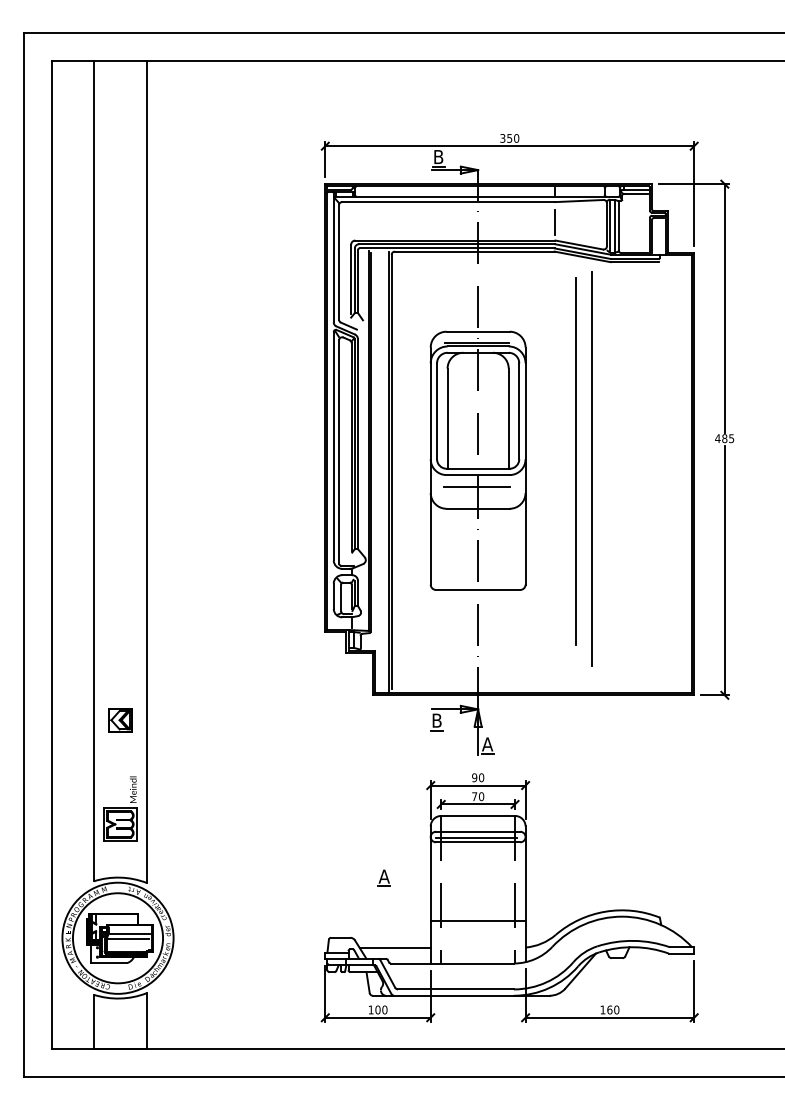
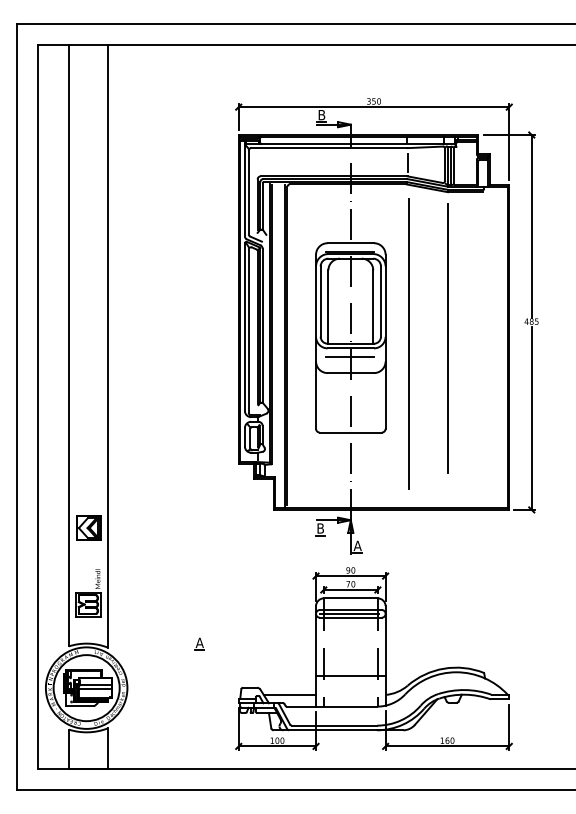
line: (575, 461) -> (447, 338), moved
line: (591, 468) -> (409, 343), moved
part: (120, 720) -> (88, 528), size x1.43
part: (383, 877) -> (199, 643), moved

